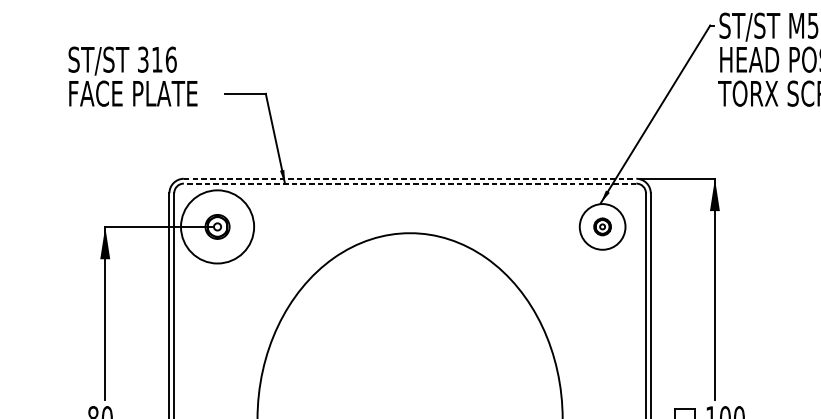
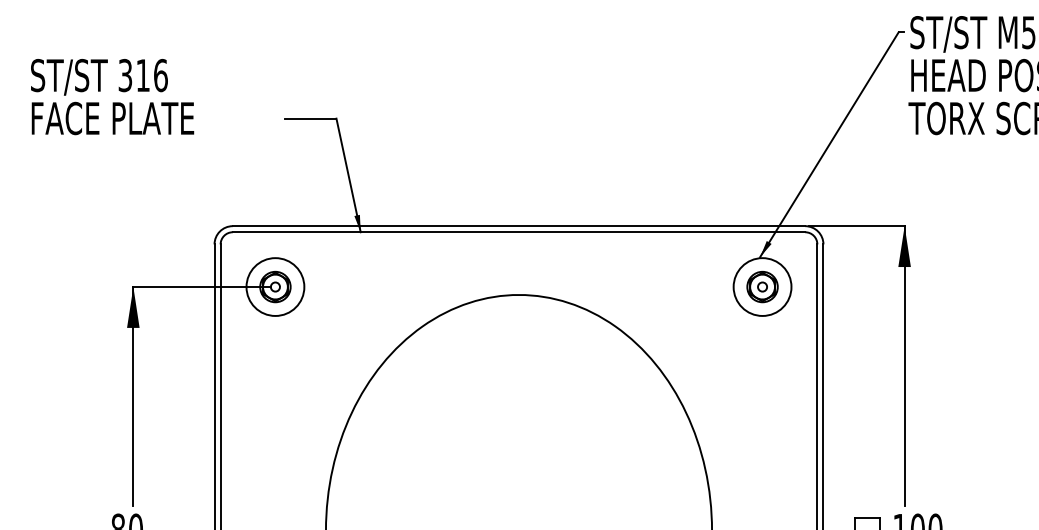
text: (133, 77) -> (112, 97), moved
line: (410, 179) -> (519, 226), dashed -> solid
line: (409, 183) -> (518, 232), dashed -> solid
circle: (217, 226) -> (275, 286), size x0.62
part: (602, 226) -> (762, 286), size x1.43

